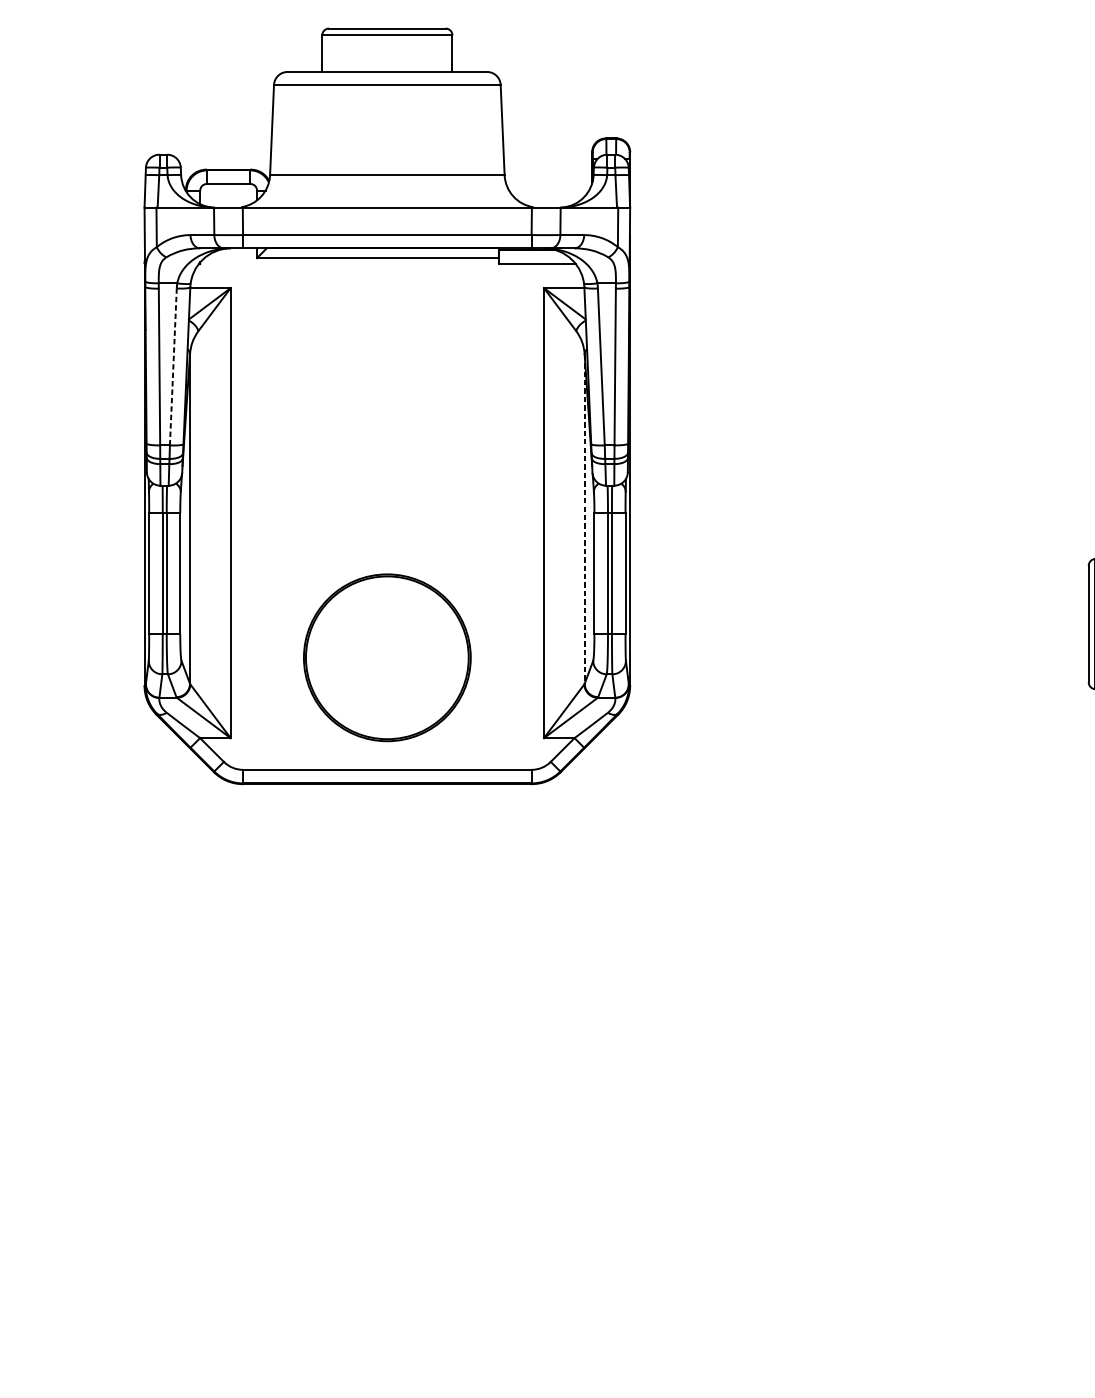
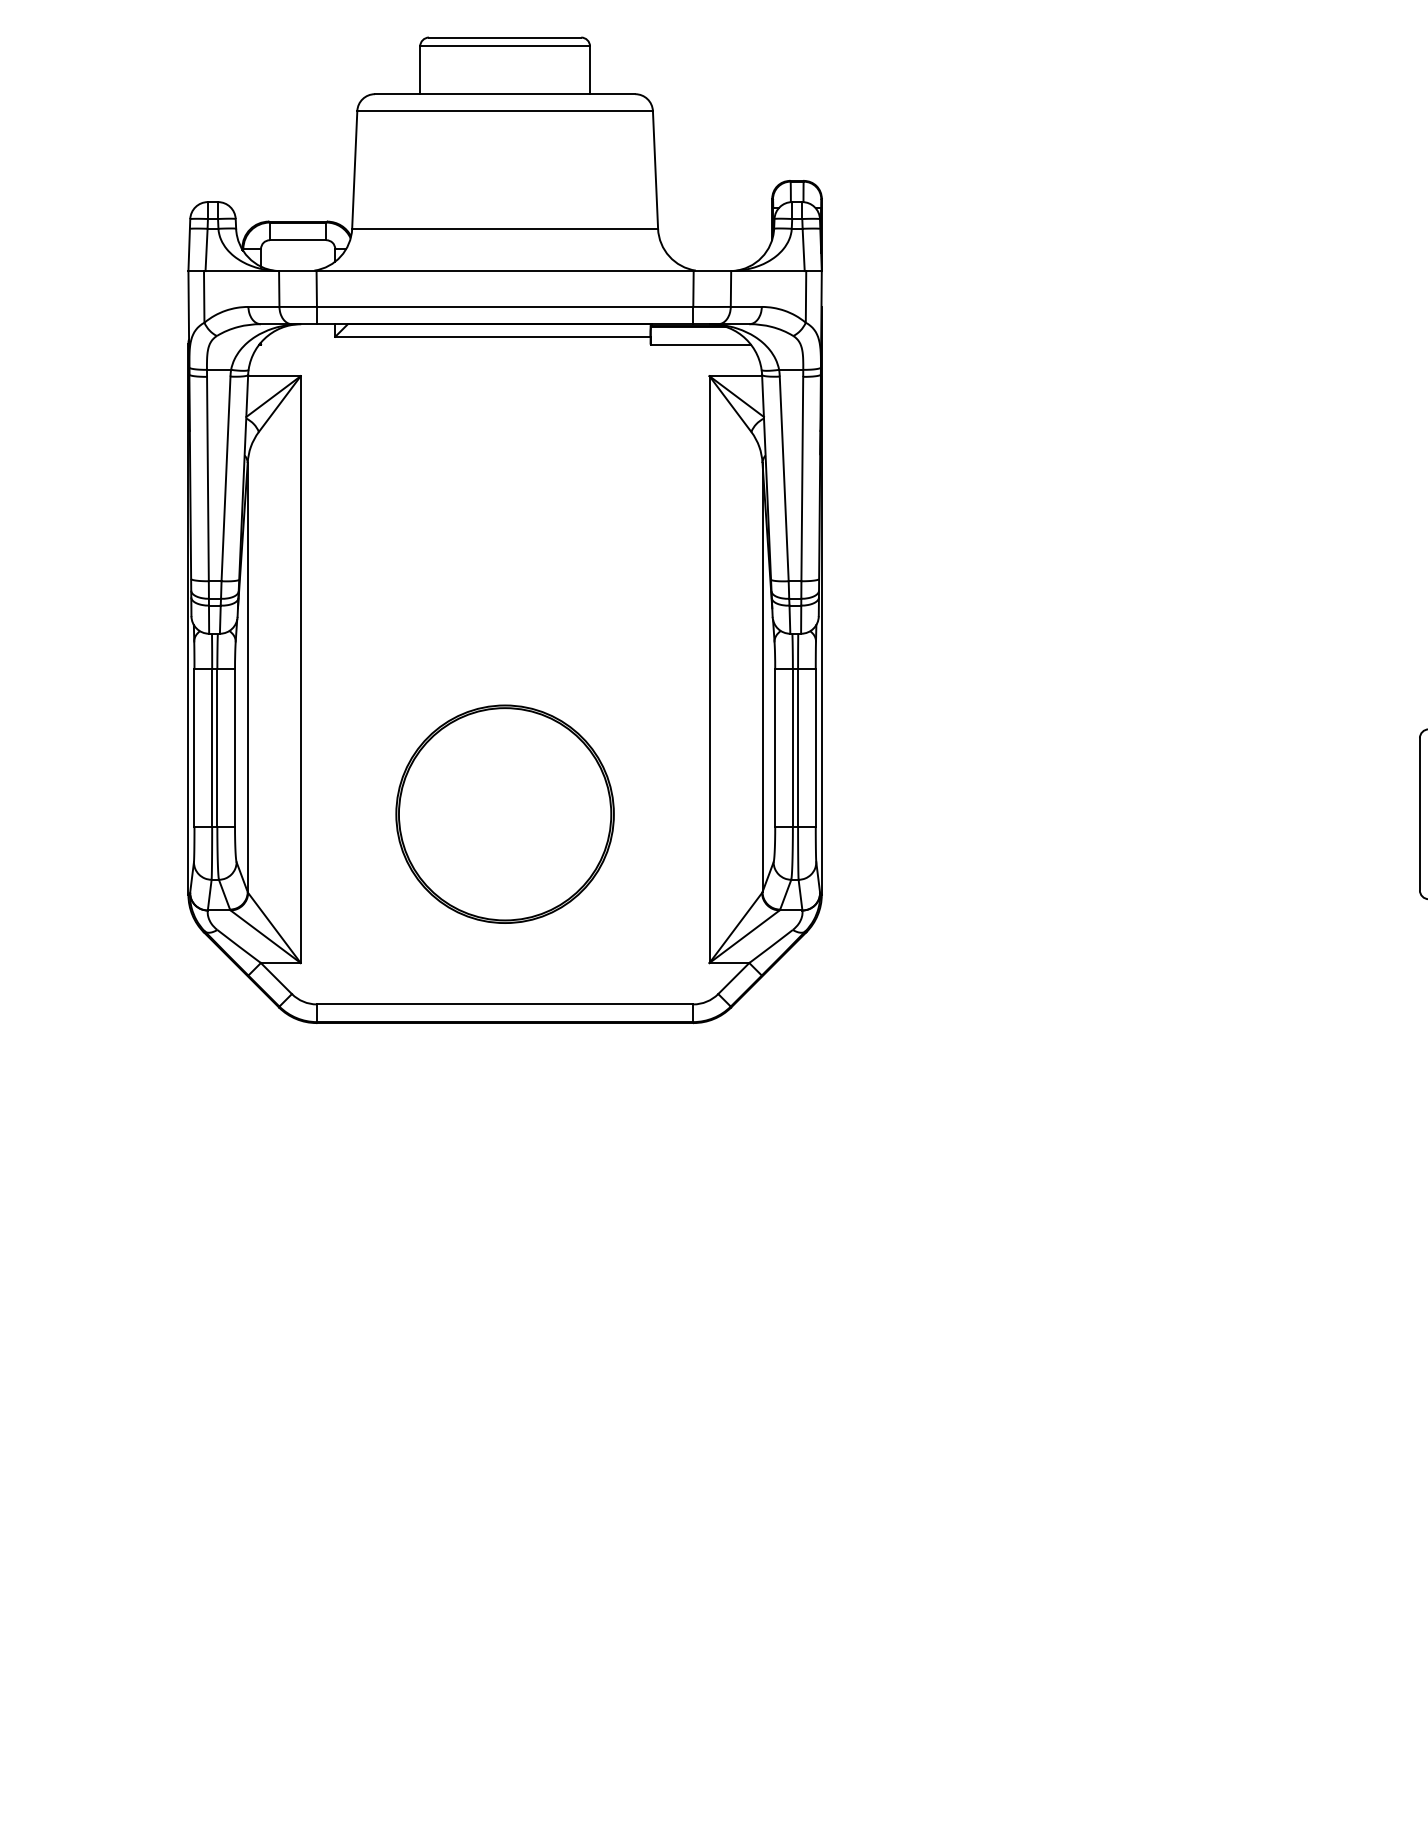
line: (173, 366) -> (226, 478), dashed -> solid
line: (584, 519) -> (762, 677), dashed -> solid
part: (386, 657) -> (504, 813), moved

